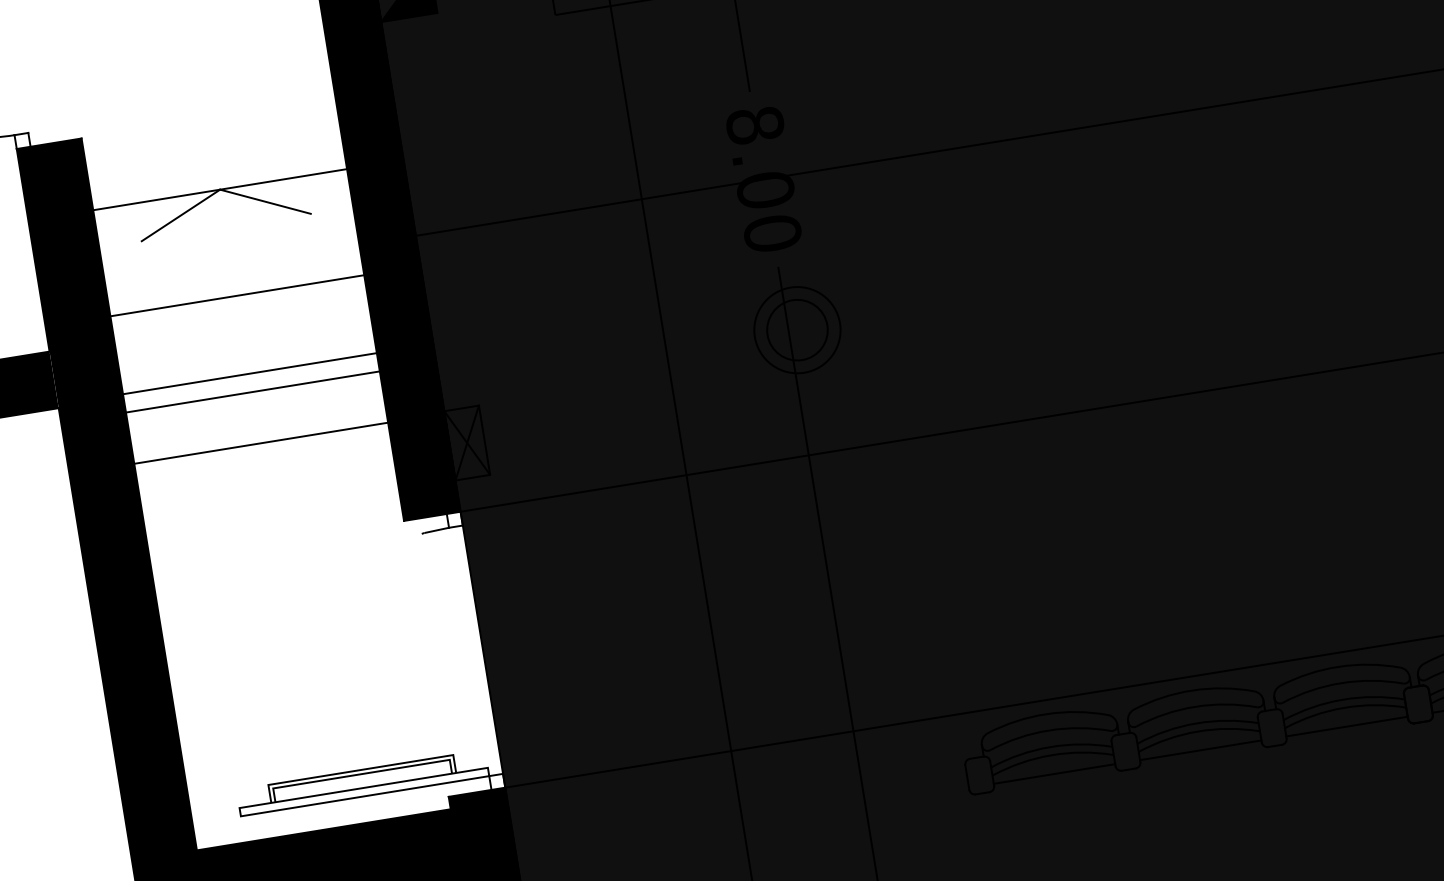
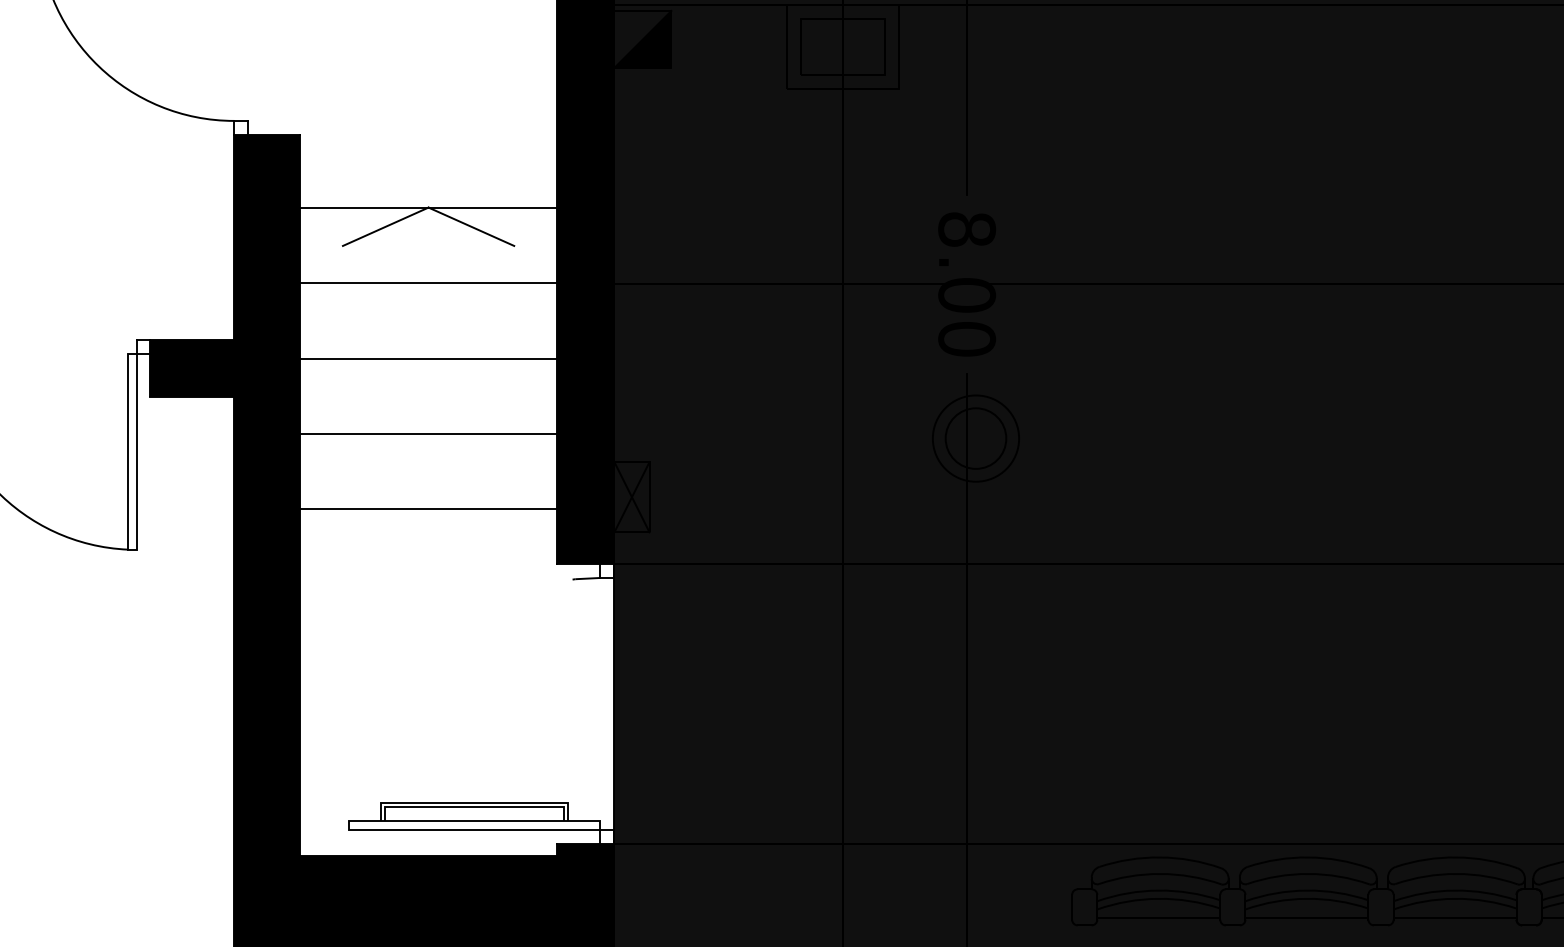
line: (237, 296) -> (428, 283), moved
line: (249, 374) -> (428, 434), moved
line: (252, 391) -> (428, 358), moved
line: (261, 443) -> (428, 509), moved

